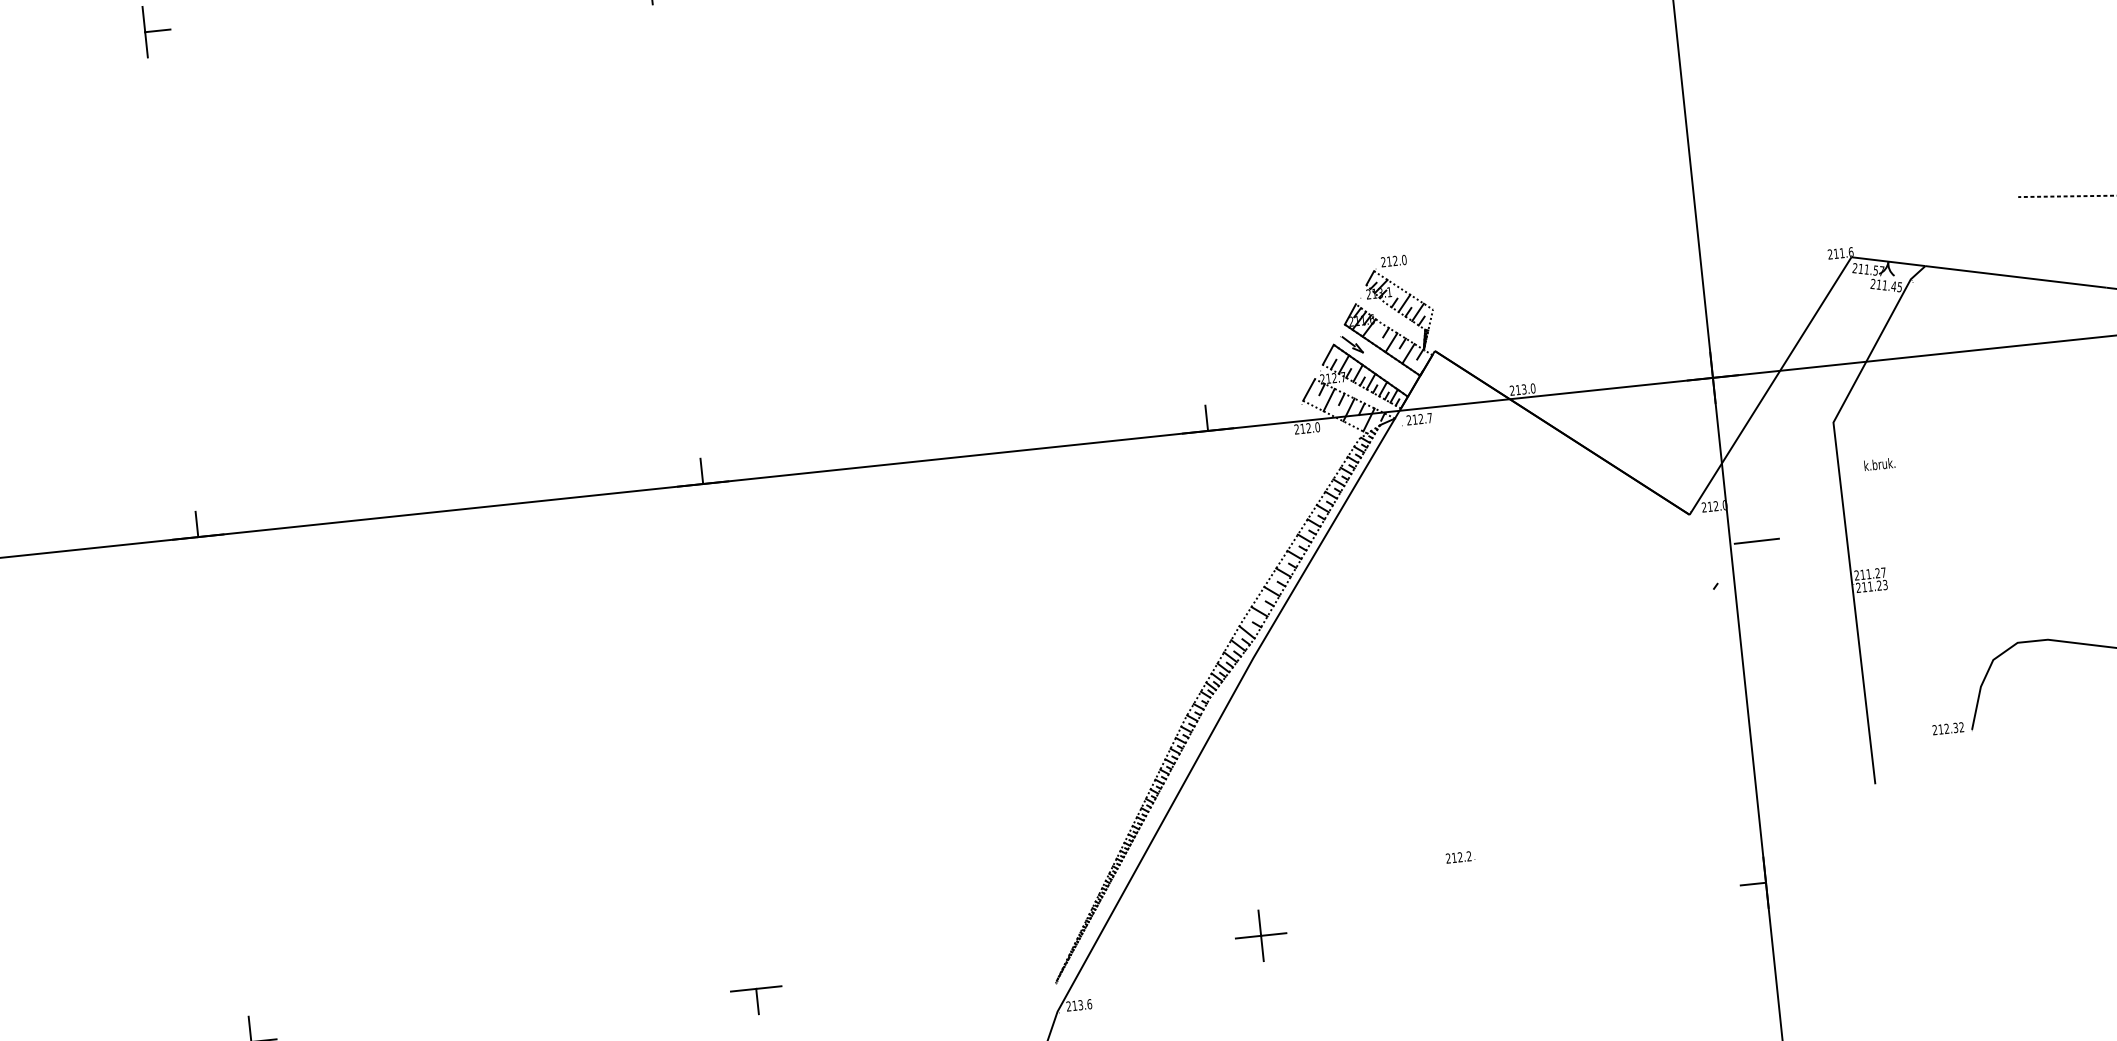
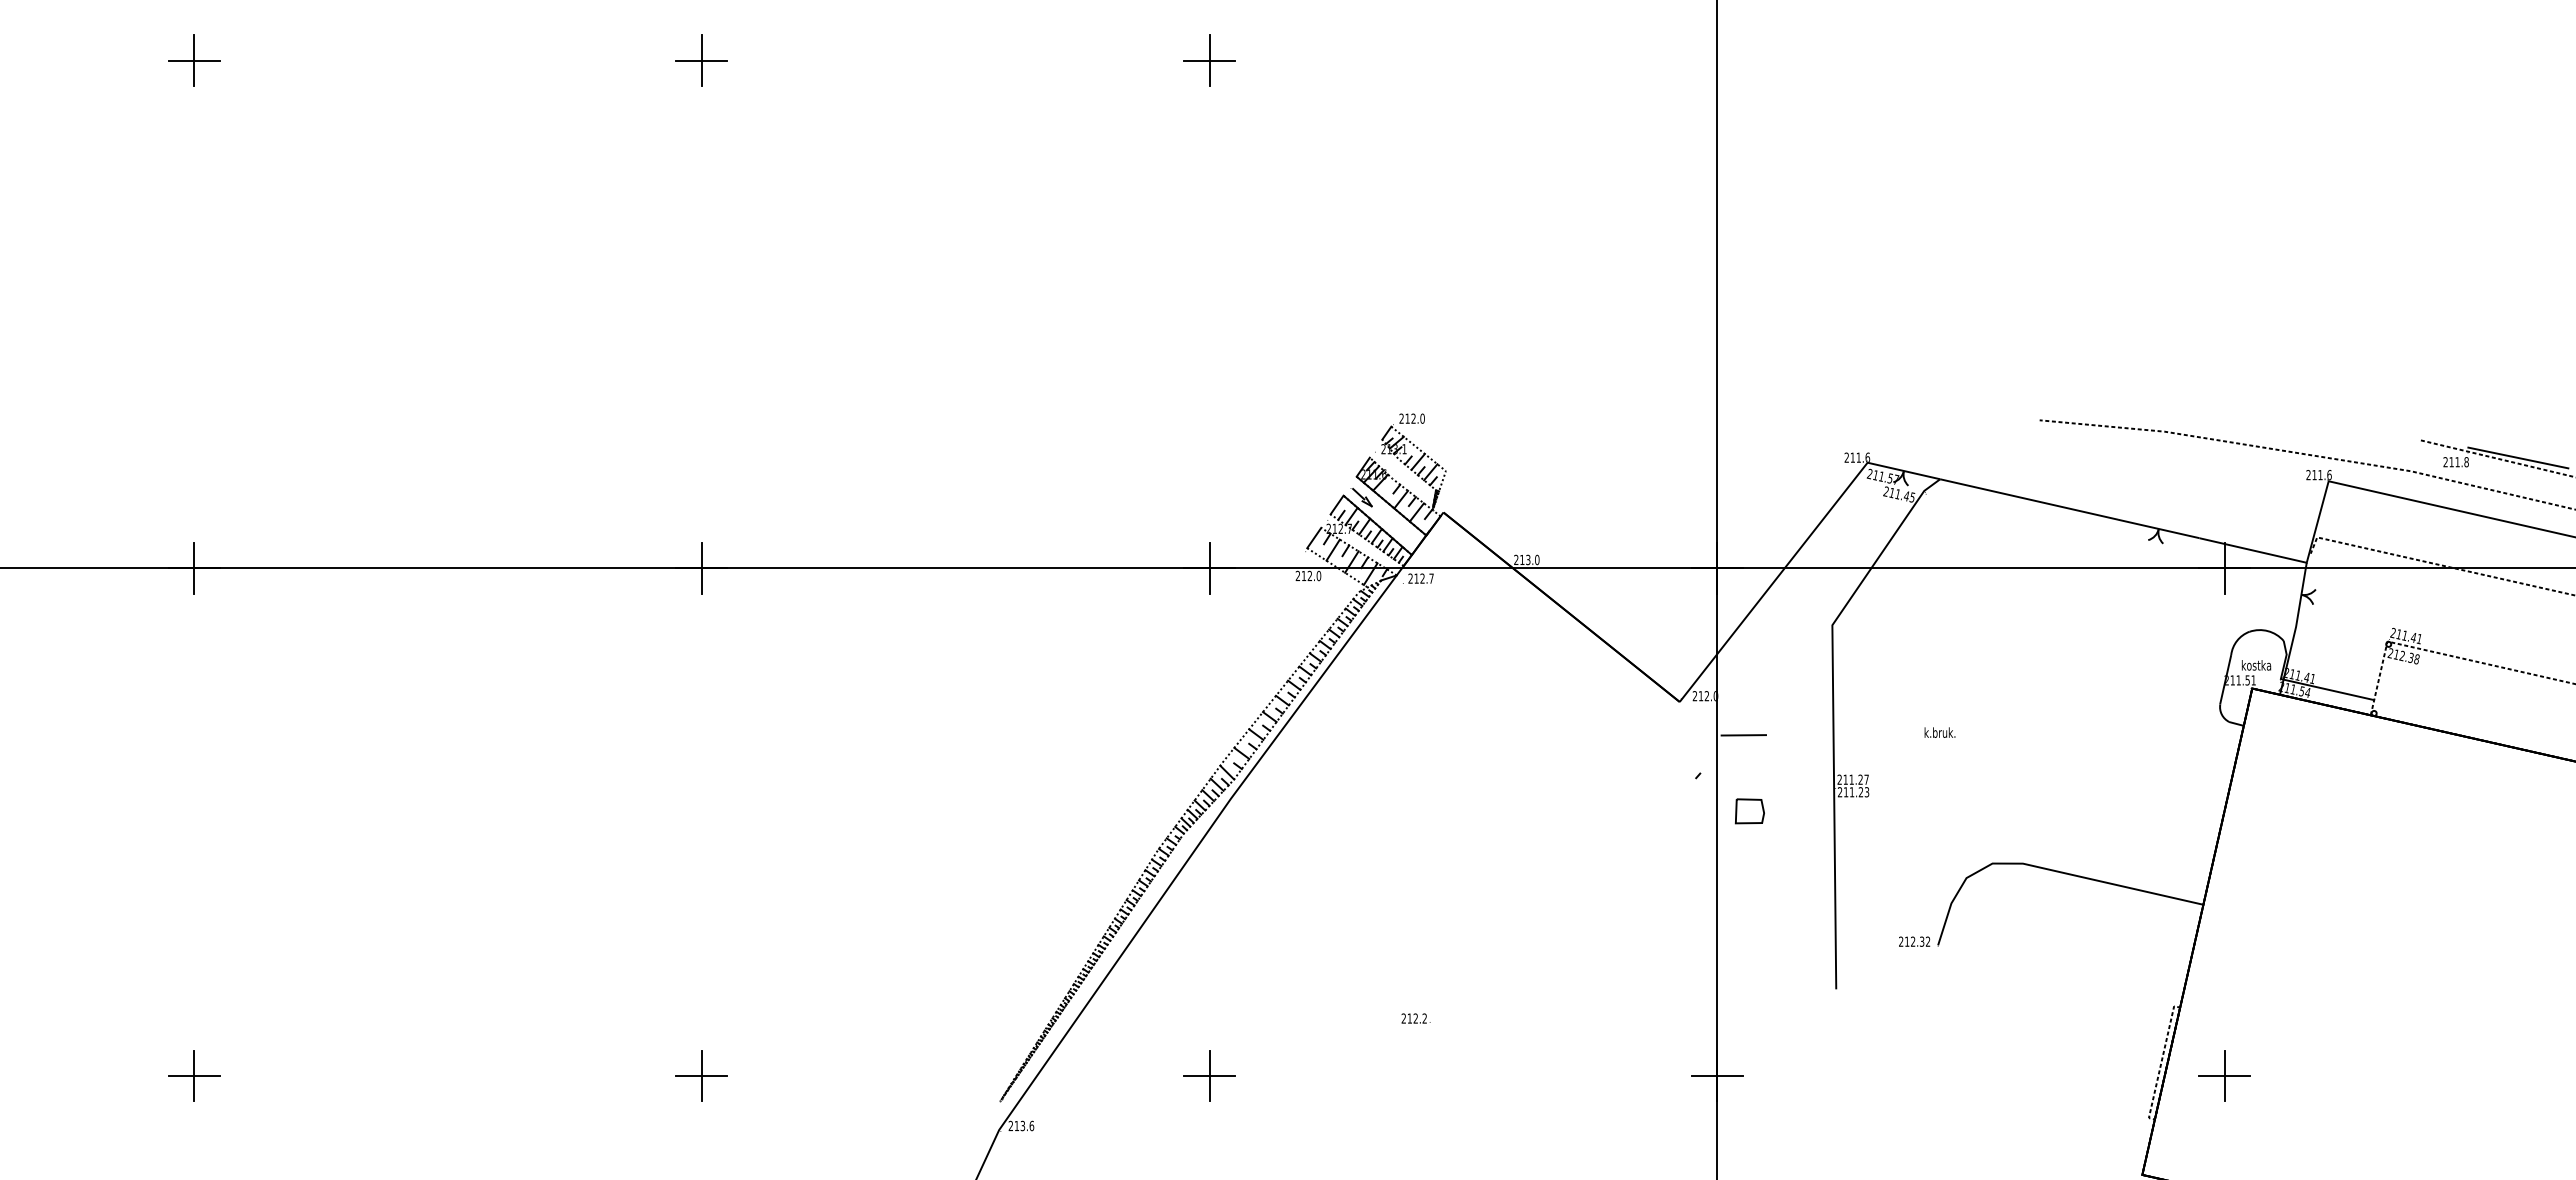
line: (132, 33) -> (181, 60), added
line: (1209, 443) -> (1209, 580), added
text: (1879, 464) -> (1939, 732), moved
line: (704, 496) -> (701, 580), added
line: (199, 549) -> (194, 580), added
part: (1770, 616) -> (1749, 811), added
line: (1778, 881) -> (1729, 1075), added
line: (754, 975) -> (701, 1062), added

